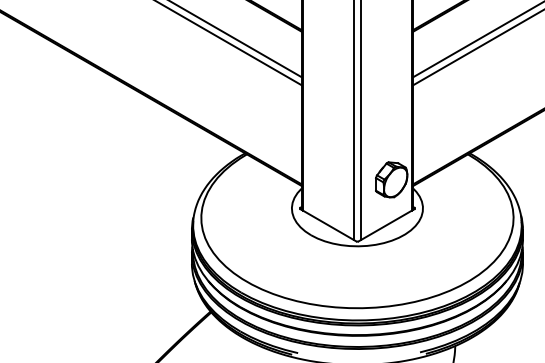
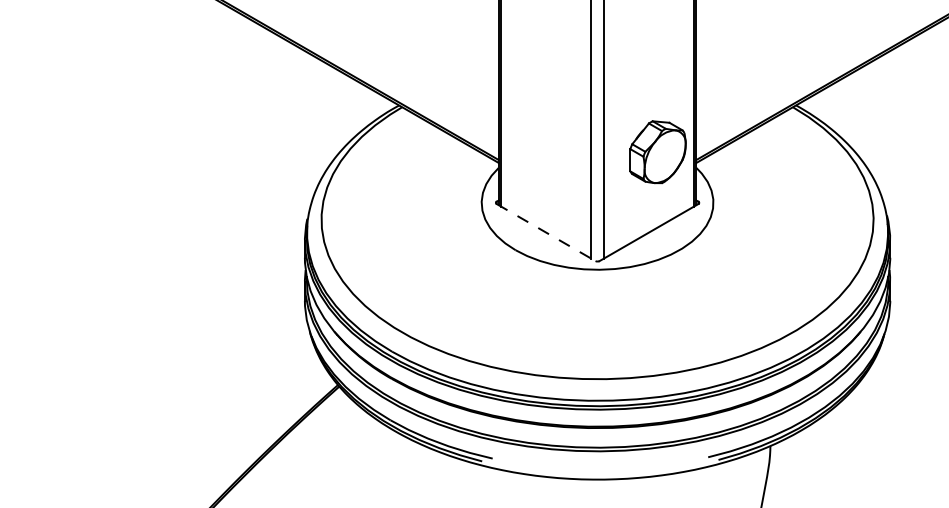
line: (328, 225) -> (546, 232), solid -> dashed

